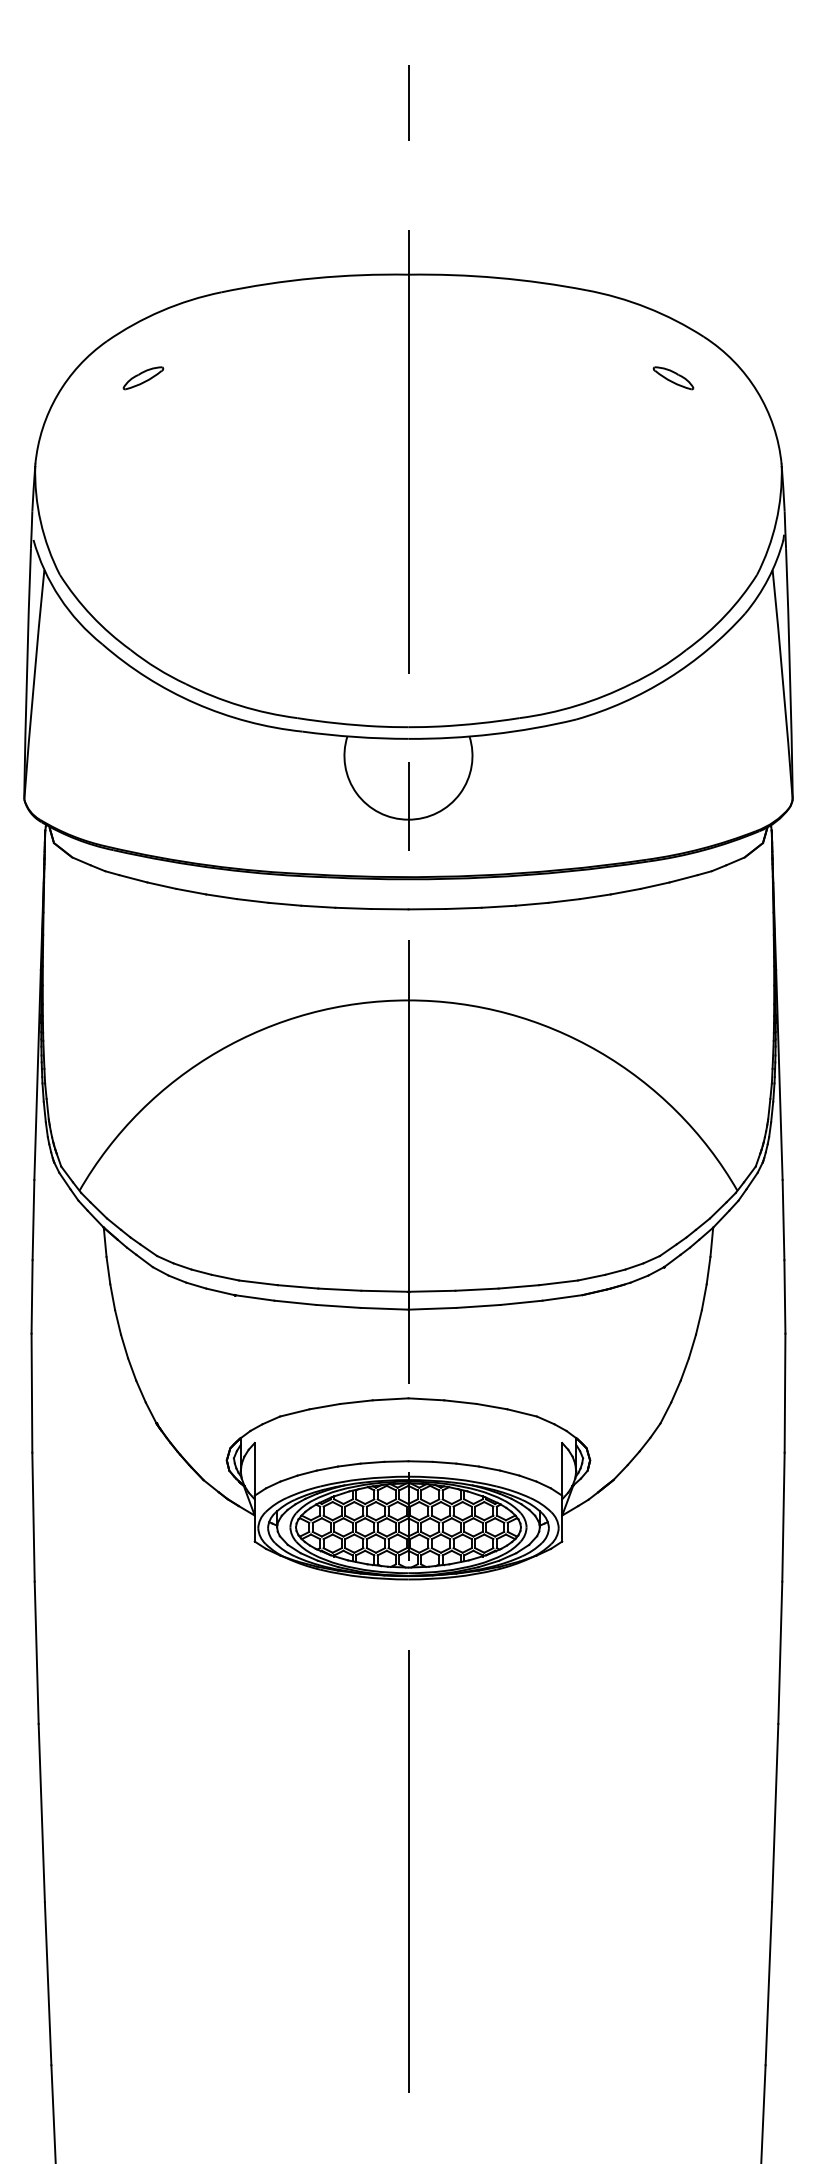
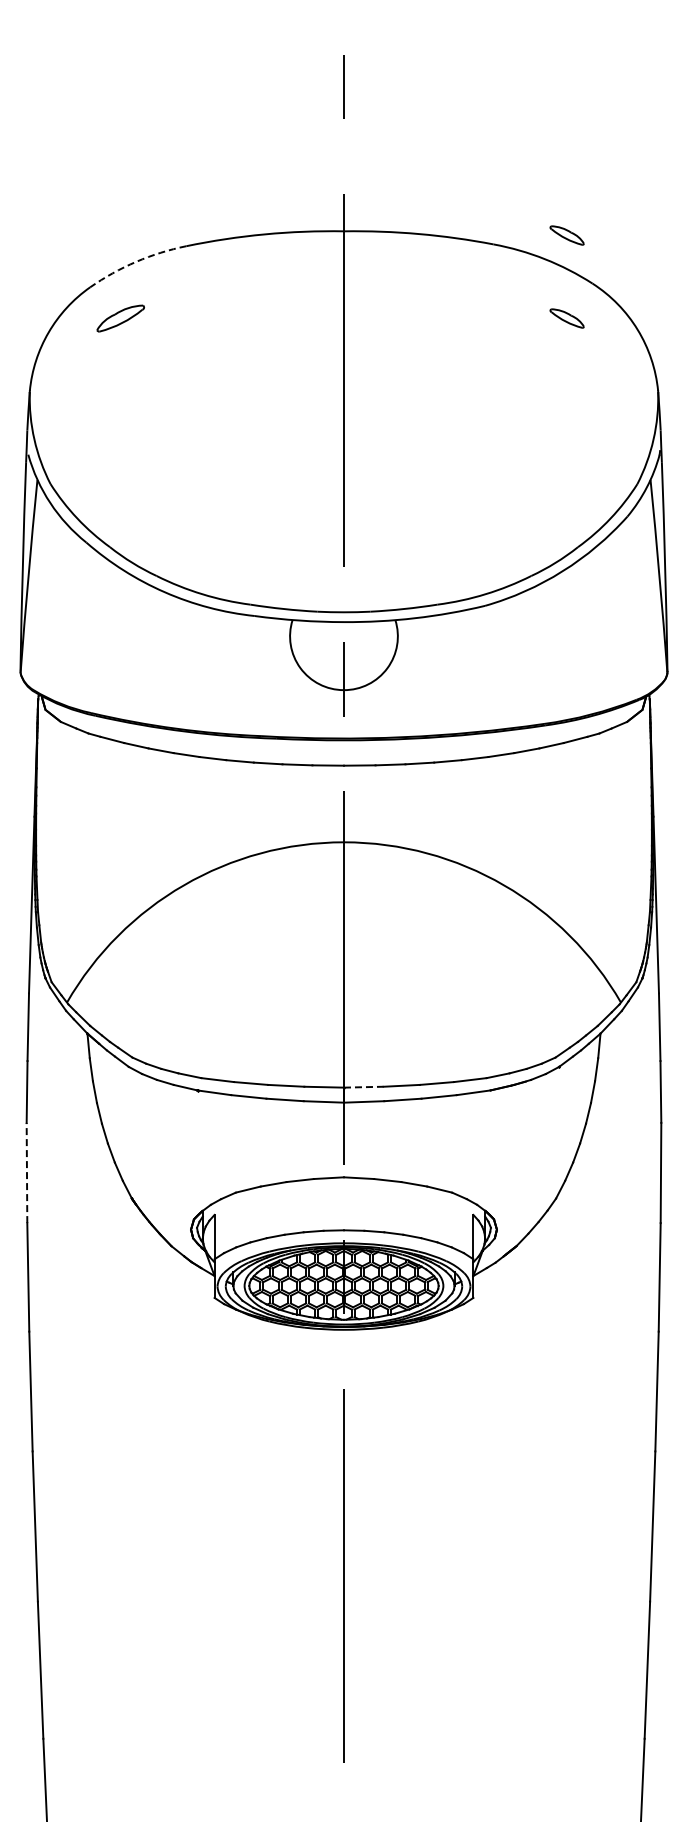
part: (672, 279) -> (566, 235), added
arc: (162, 310) -> (136, 261), solid -> dashed
part: (143, 378) -> (120, 318), size x1.4
line: (431, 1291) -> (363, 1087), solid -> dashed
line: (31, 1392) -> (26, 1172), solid -> dashed

